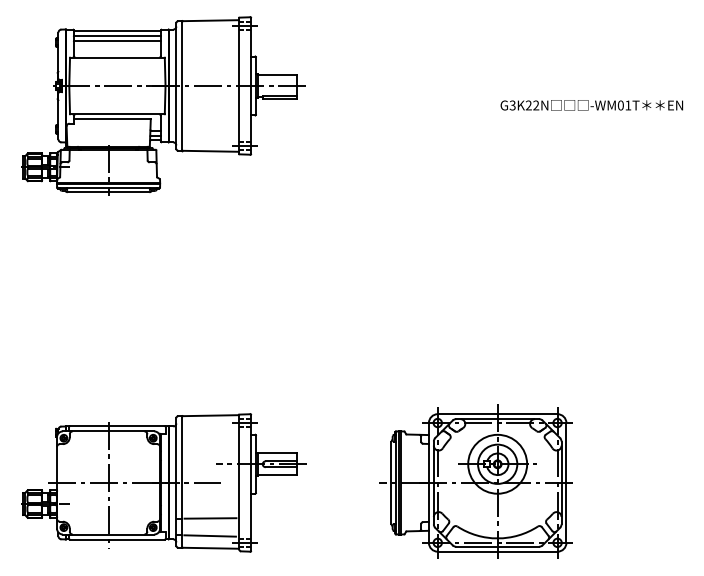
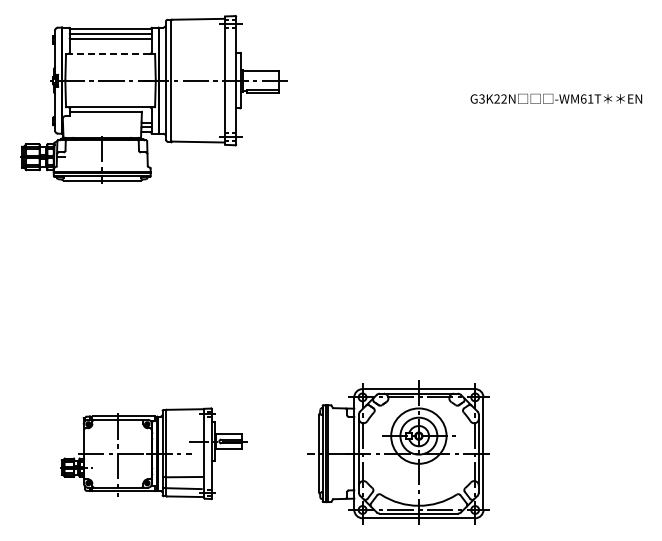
line: (117, 58) -> (110, 54), solid -> dashed
text: (620, 104) -> (583, 98), -WM01T -> -WM61T
part: (475, 481) -> (398, 452), moved
part: (164, 482) -> (154, 453), size x0.7

